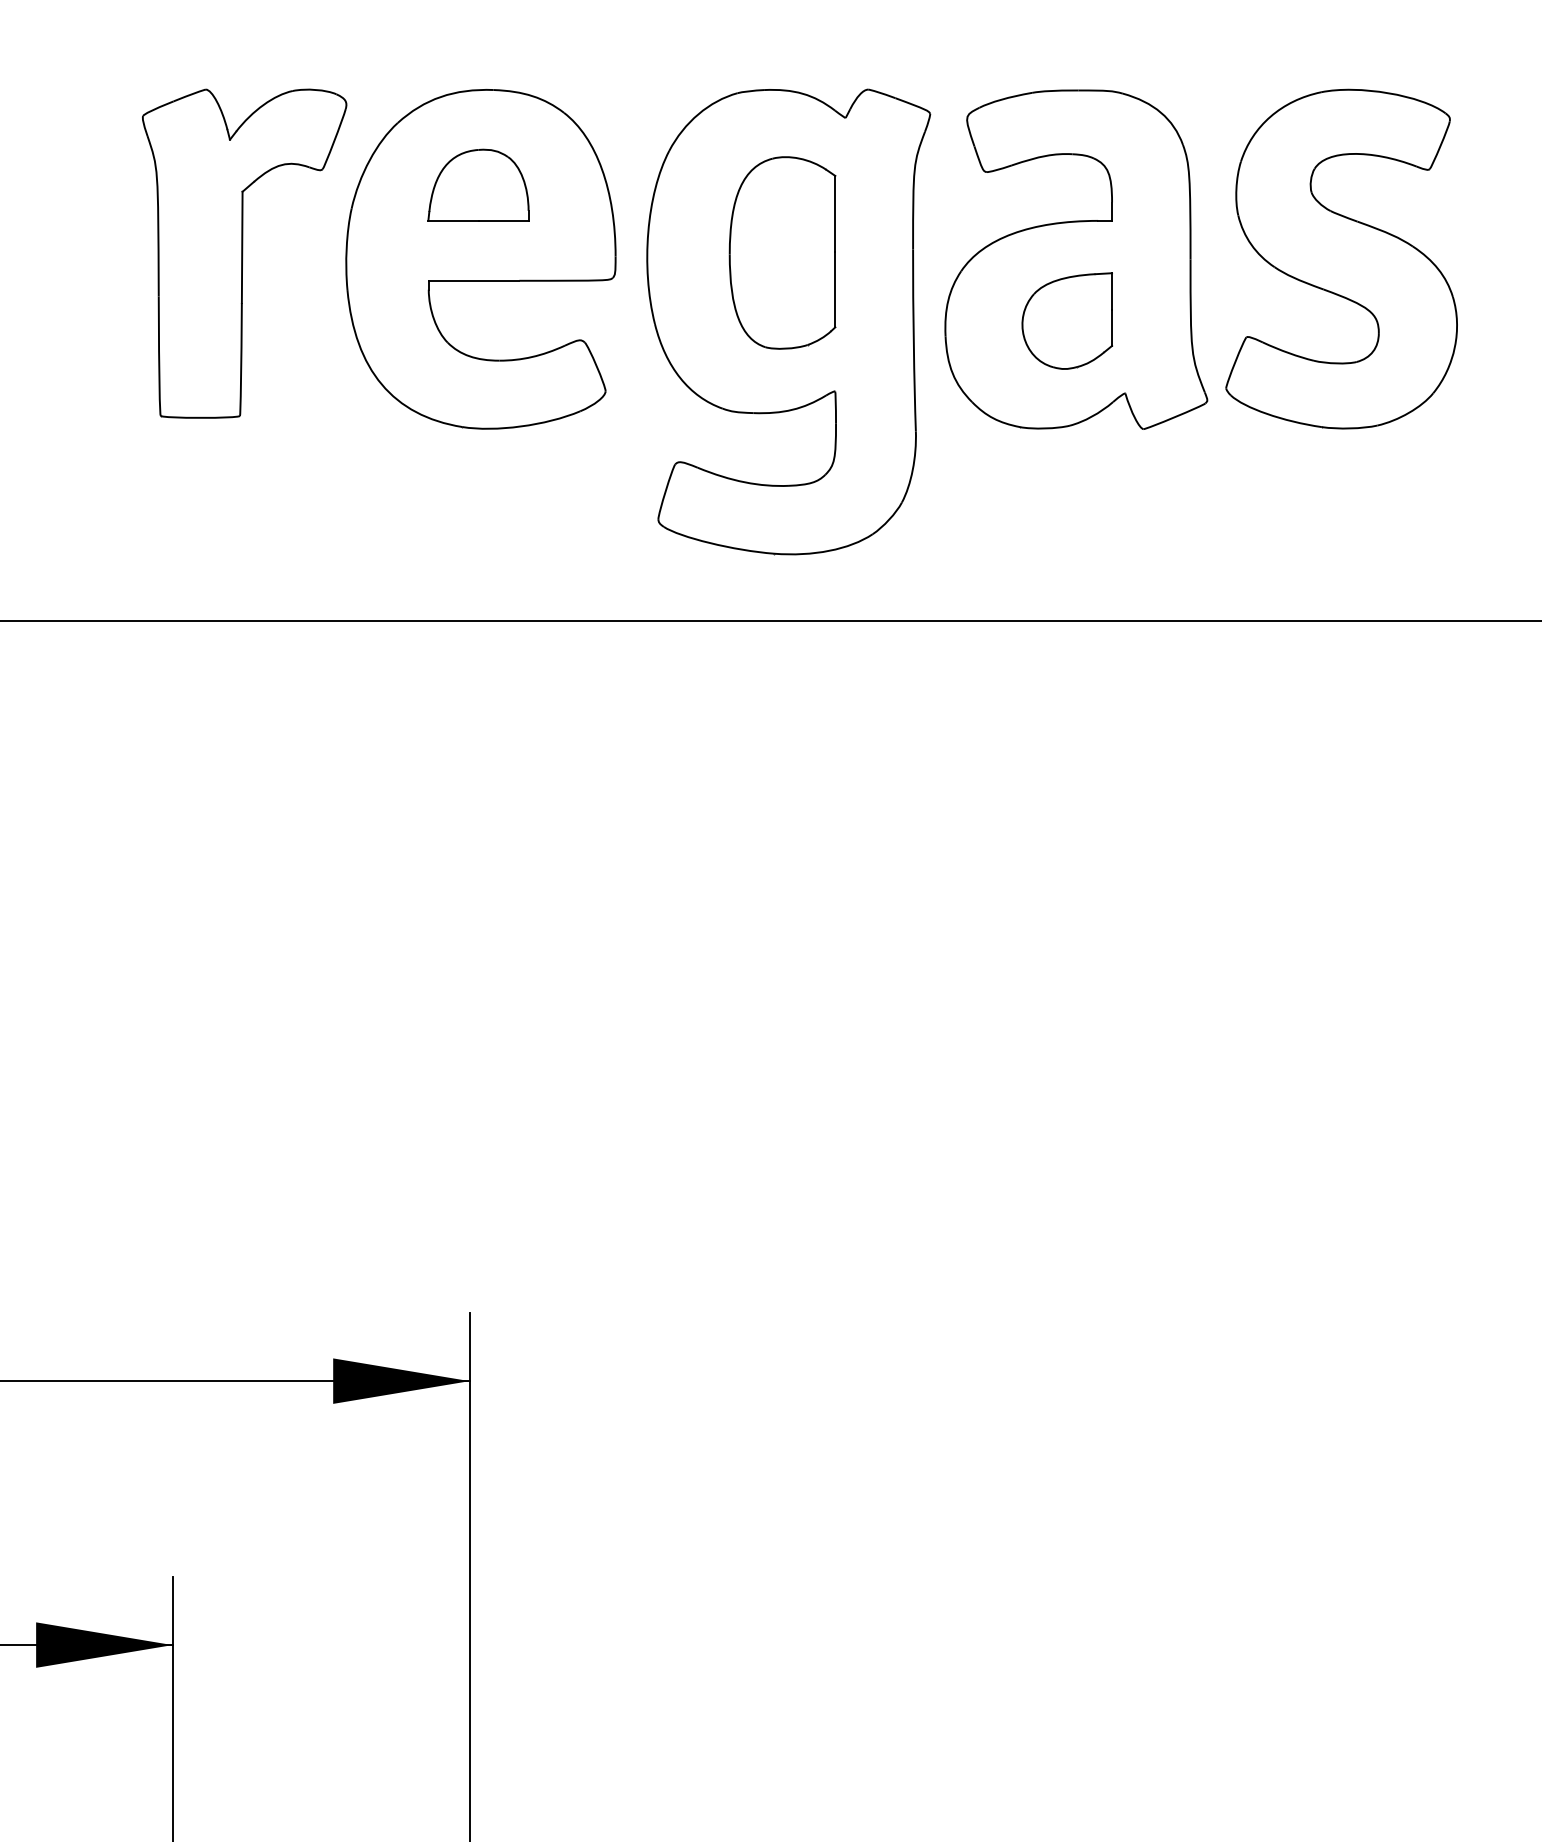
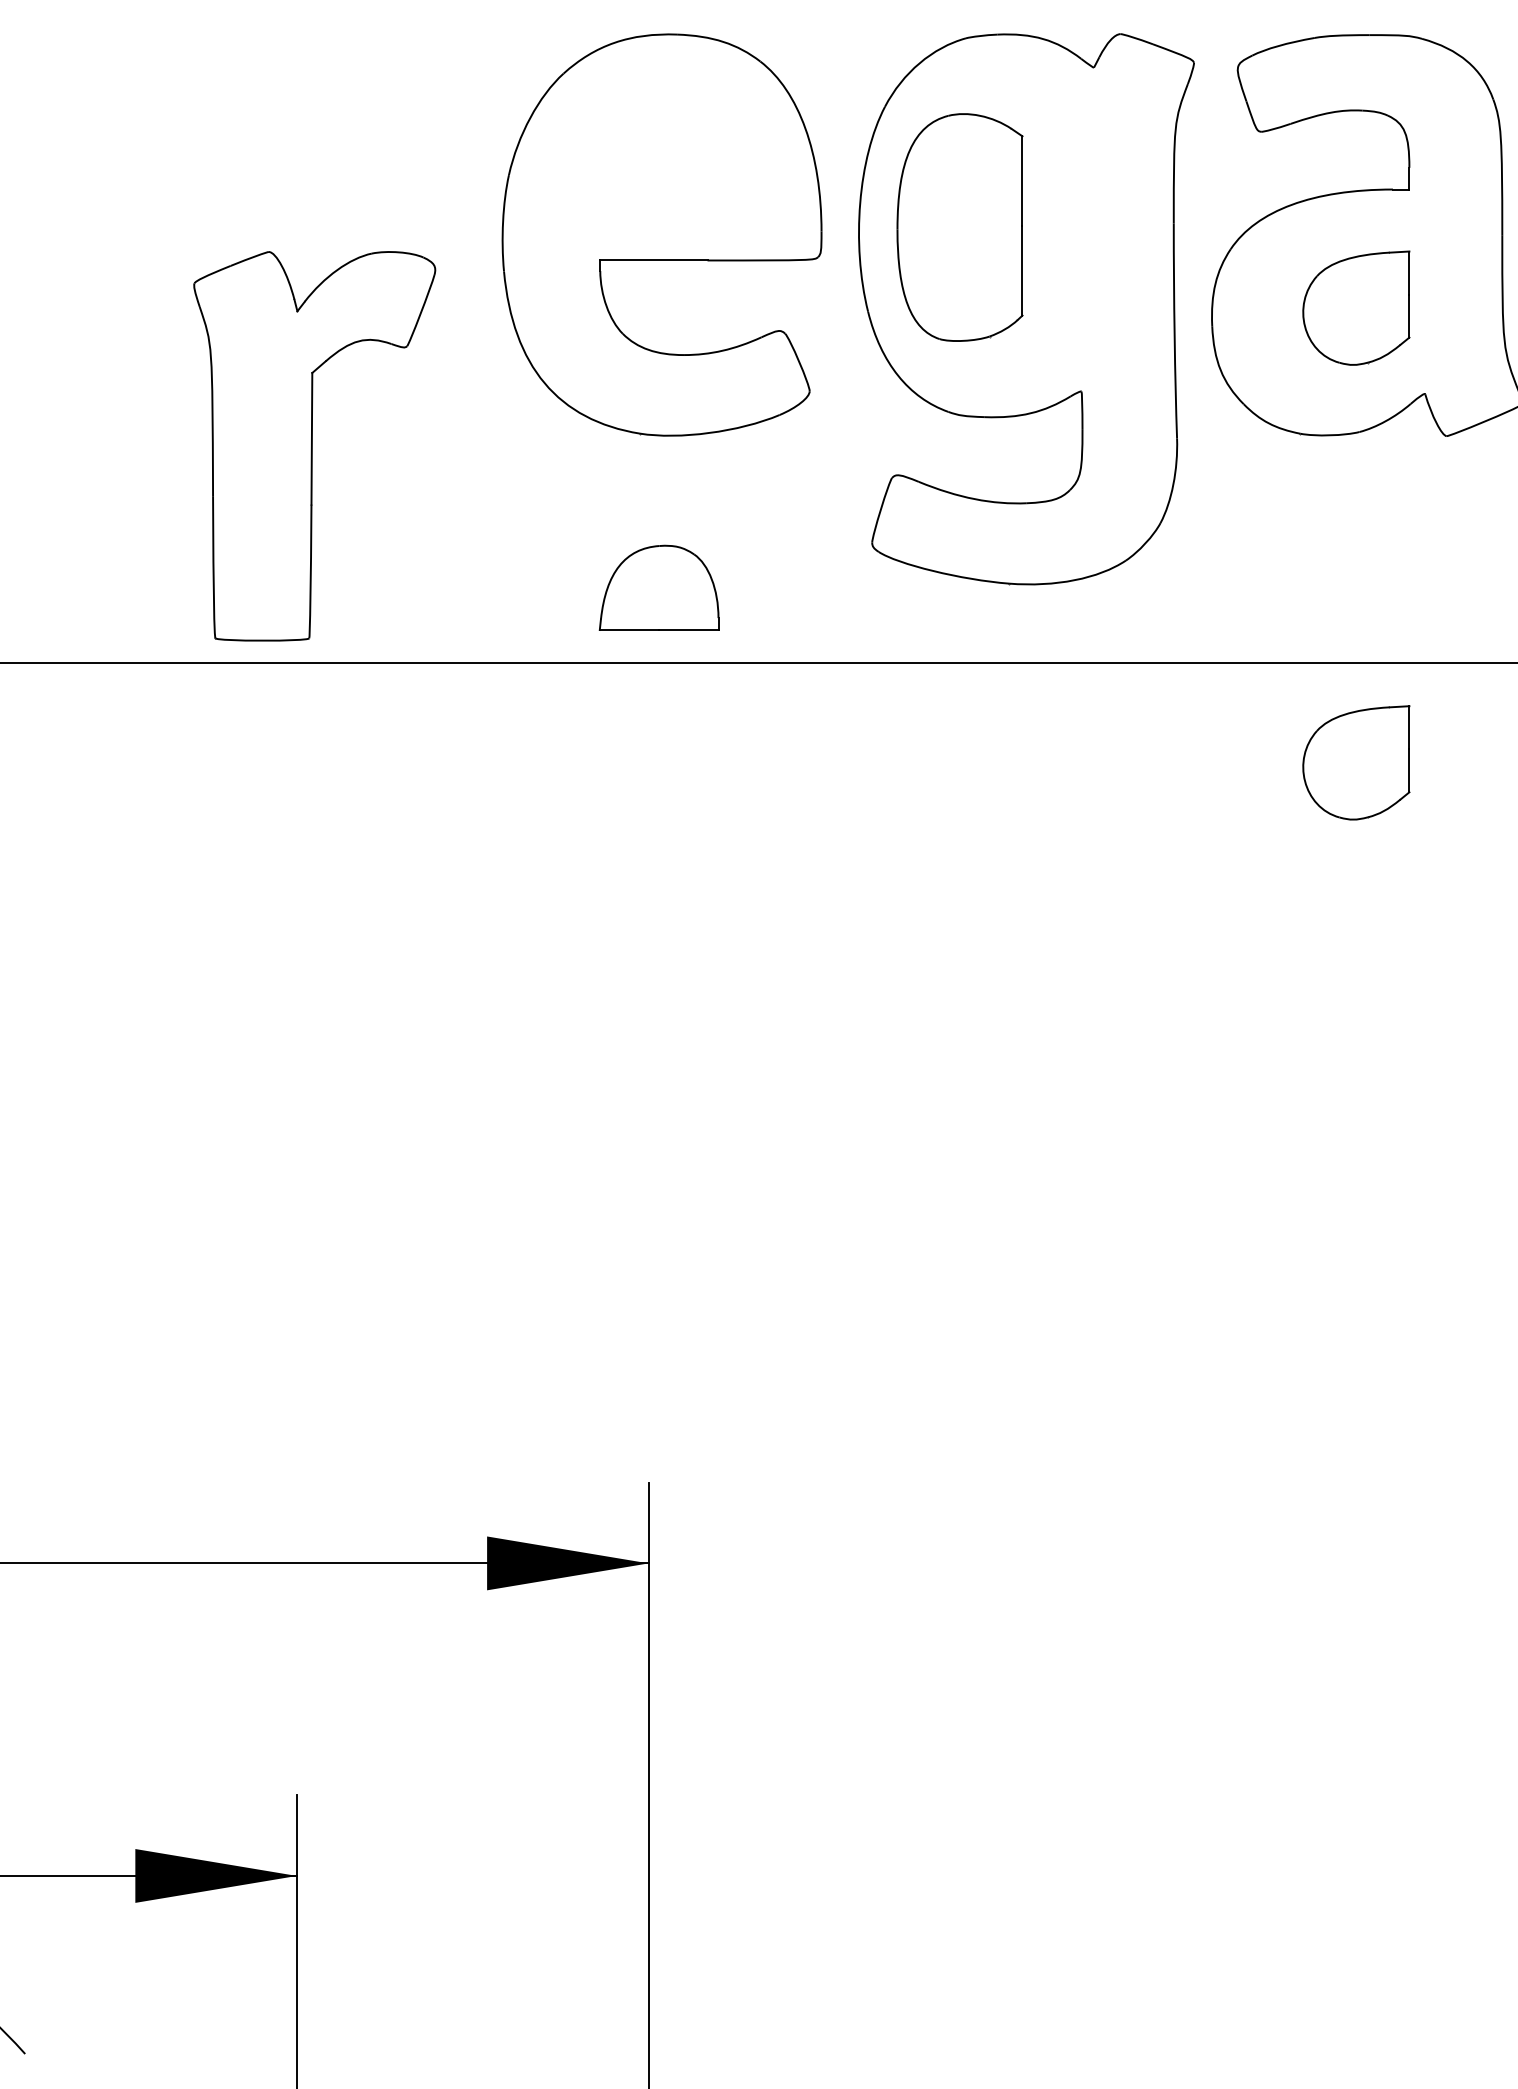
part: (478, 184) -> (659, 586), moved
part: (782, 252) -> (959, 226), moved
part: (244, 253) -> (314, 446), moved
part: (1066, 704) -> (1355, 762), added

